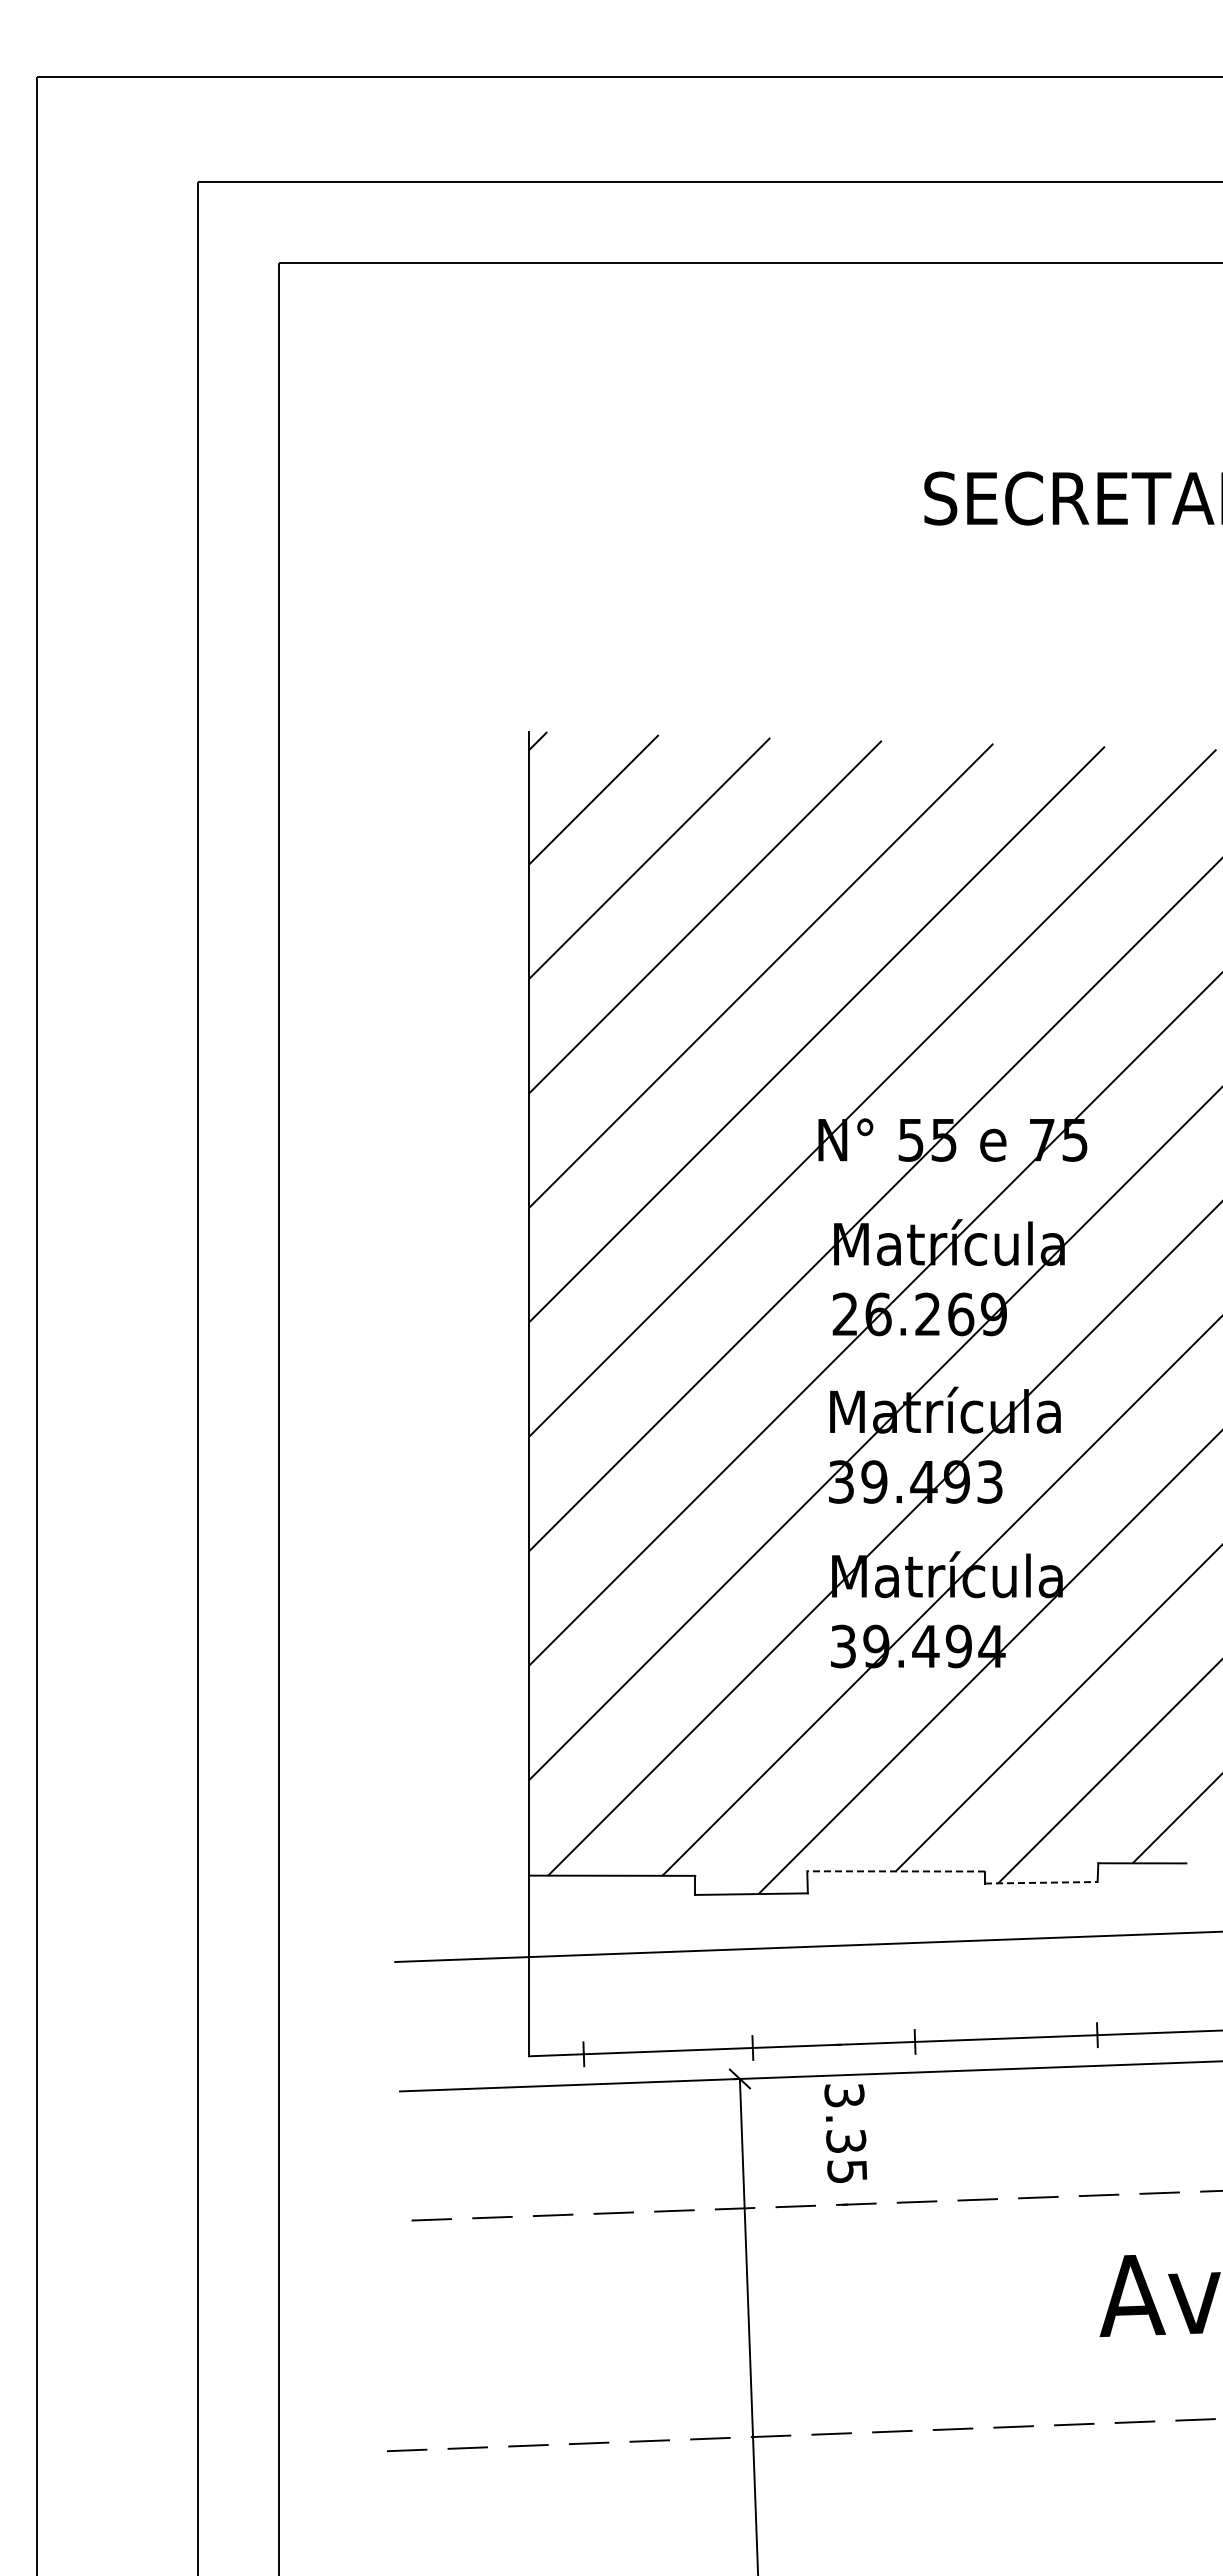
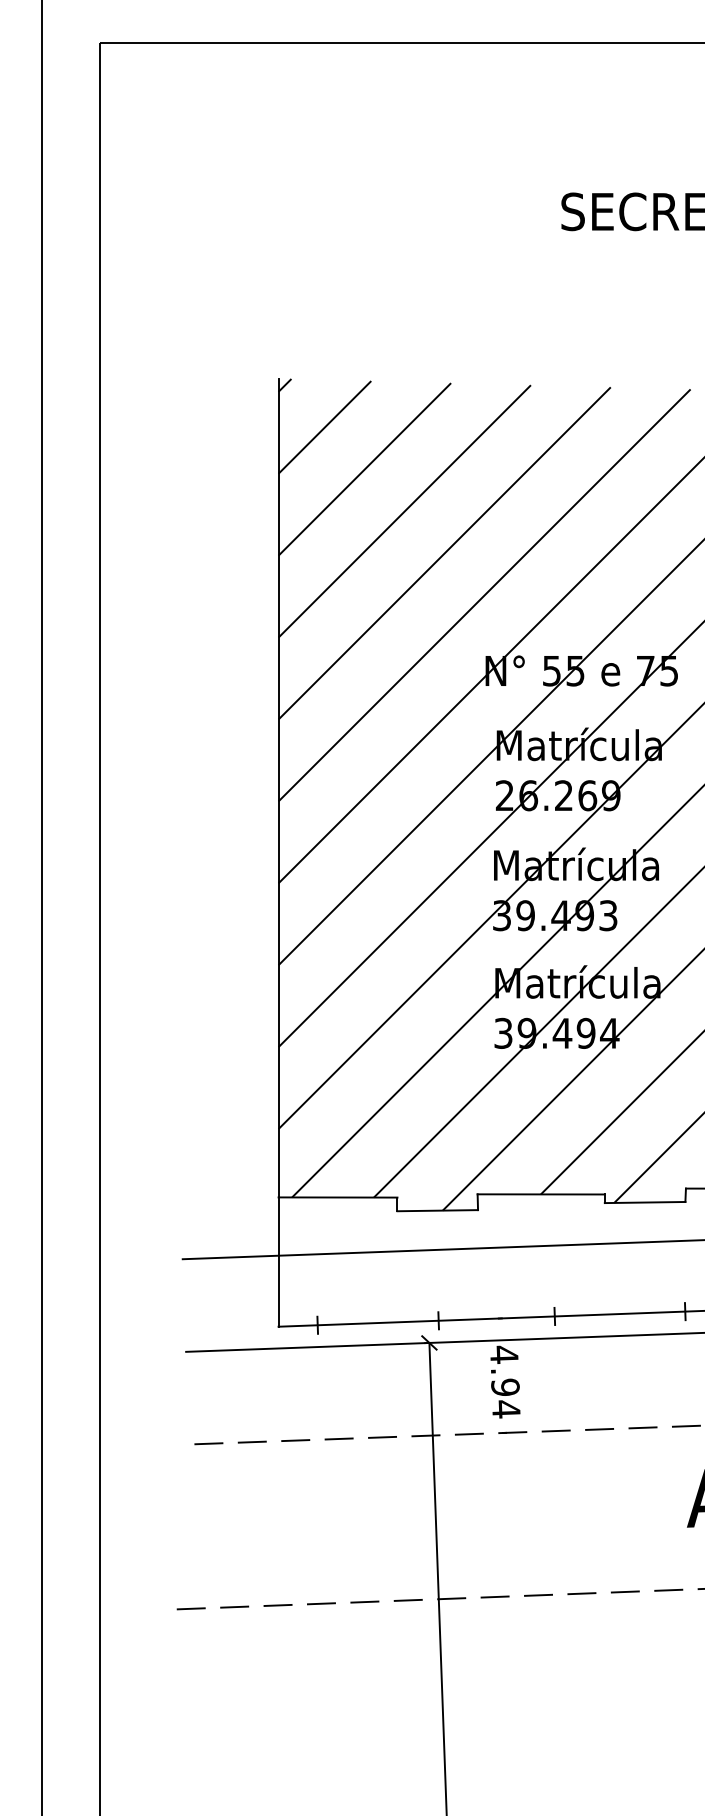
line: (896, 1871) -> (541, 1194), dashed -> solid
line: (1041, 1882) -> (645, 1202), dashed -> solid
text: (845, 2133) -> (504, 1381), 3.35 -> 4.94

